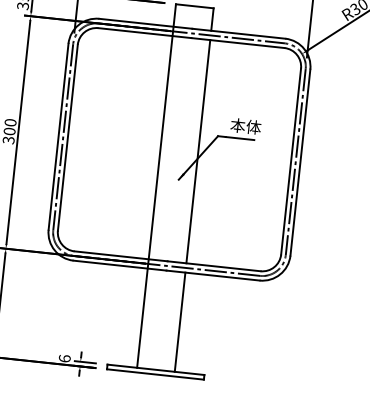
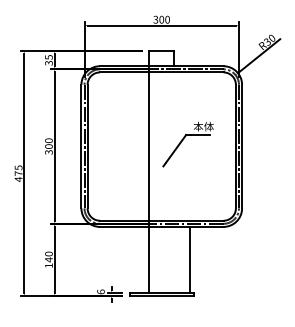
line: (198, 151) -> (174, 146), removed
line: (180, 321) -> (190, 259), moved

